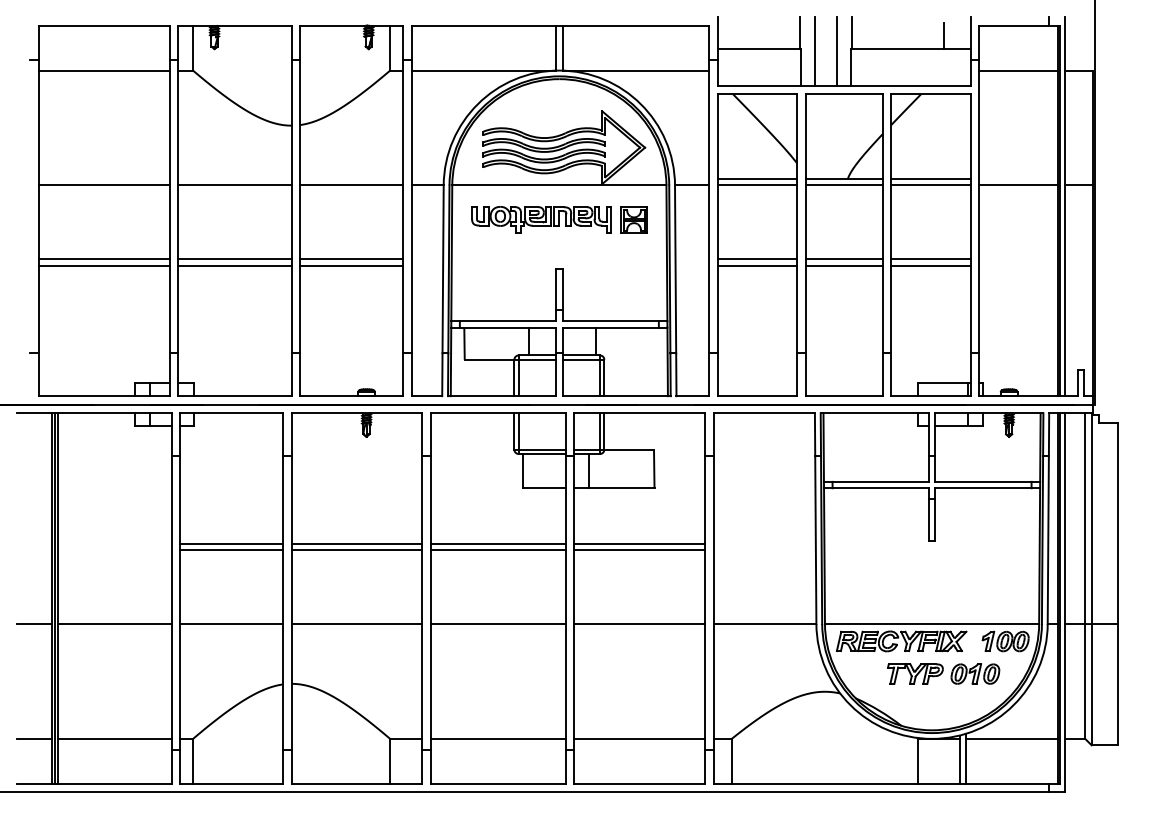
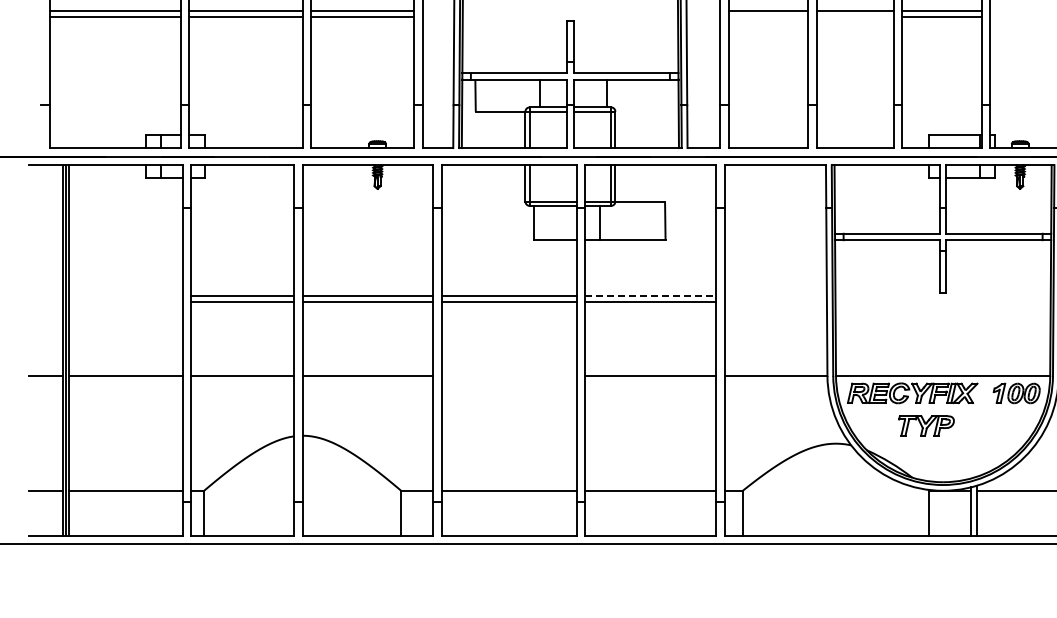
line: (757, 265) -> (768, 17), removed
line: (843, 265) -> (854, 17), removed
line: (640, 543) -> (651, 295), solid -> dashed
line: (497, 624) -> (508, 376), removed
part: (975, 673) -> (986, 425), removed

